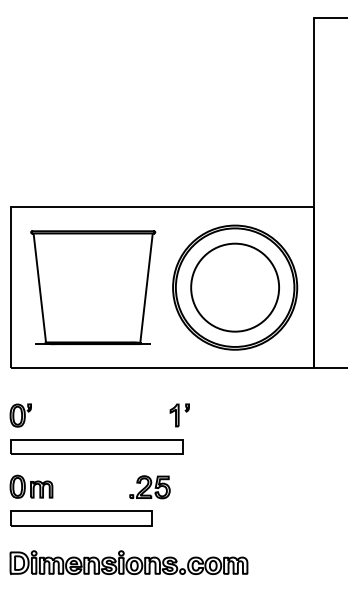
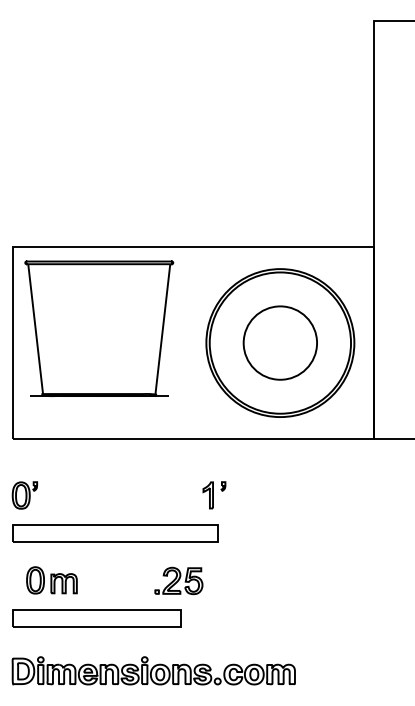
part: (93, 287) -> (99, 328), moved
circle: (235, 287) -> (280, 342), size x0.7
part: (31, 486) -> (51, 580), moved

